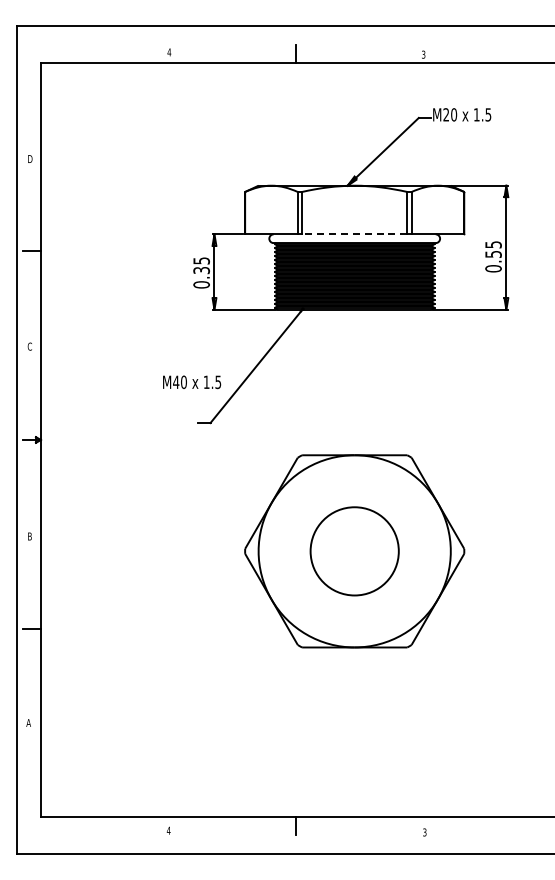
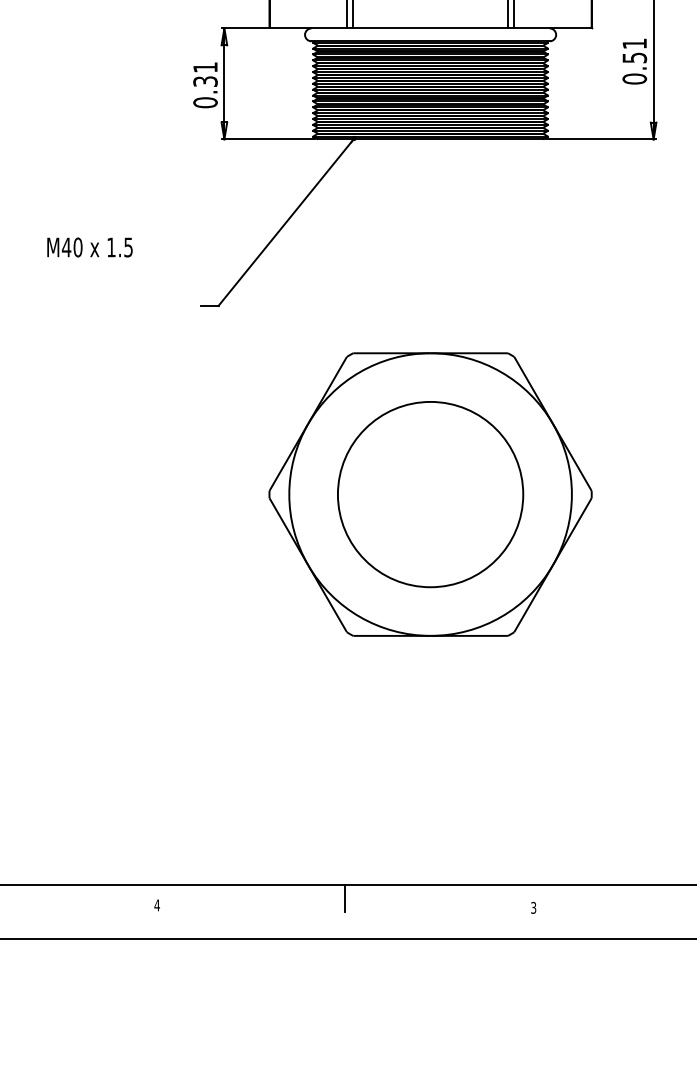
line: (354, 234) -> (430, 28), dashed -> solid
text: (493, 244) -> (634, 43), 0.55 -> 0.51
text: (201, 260) -> (205, 66), 0.35 -> 0.31
text: (192, 382) -> (90, 247), moved
circle: (354, 551) -> (430, 494), size x1.43

